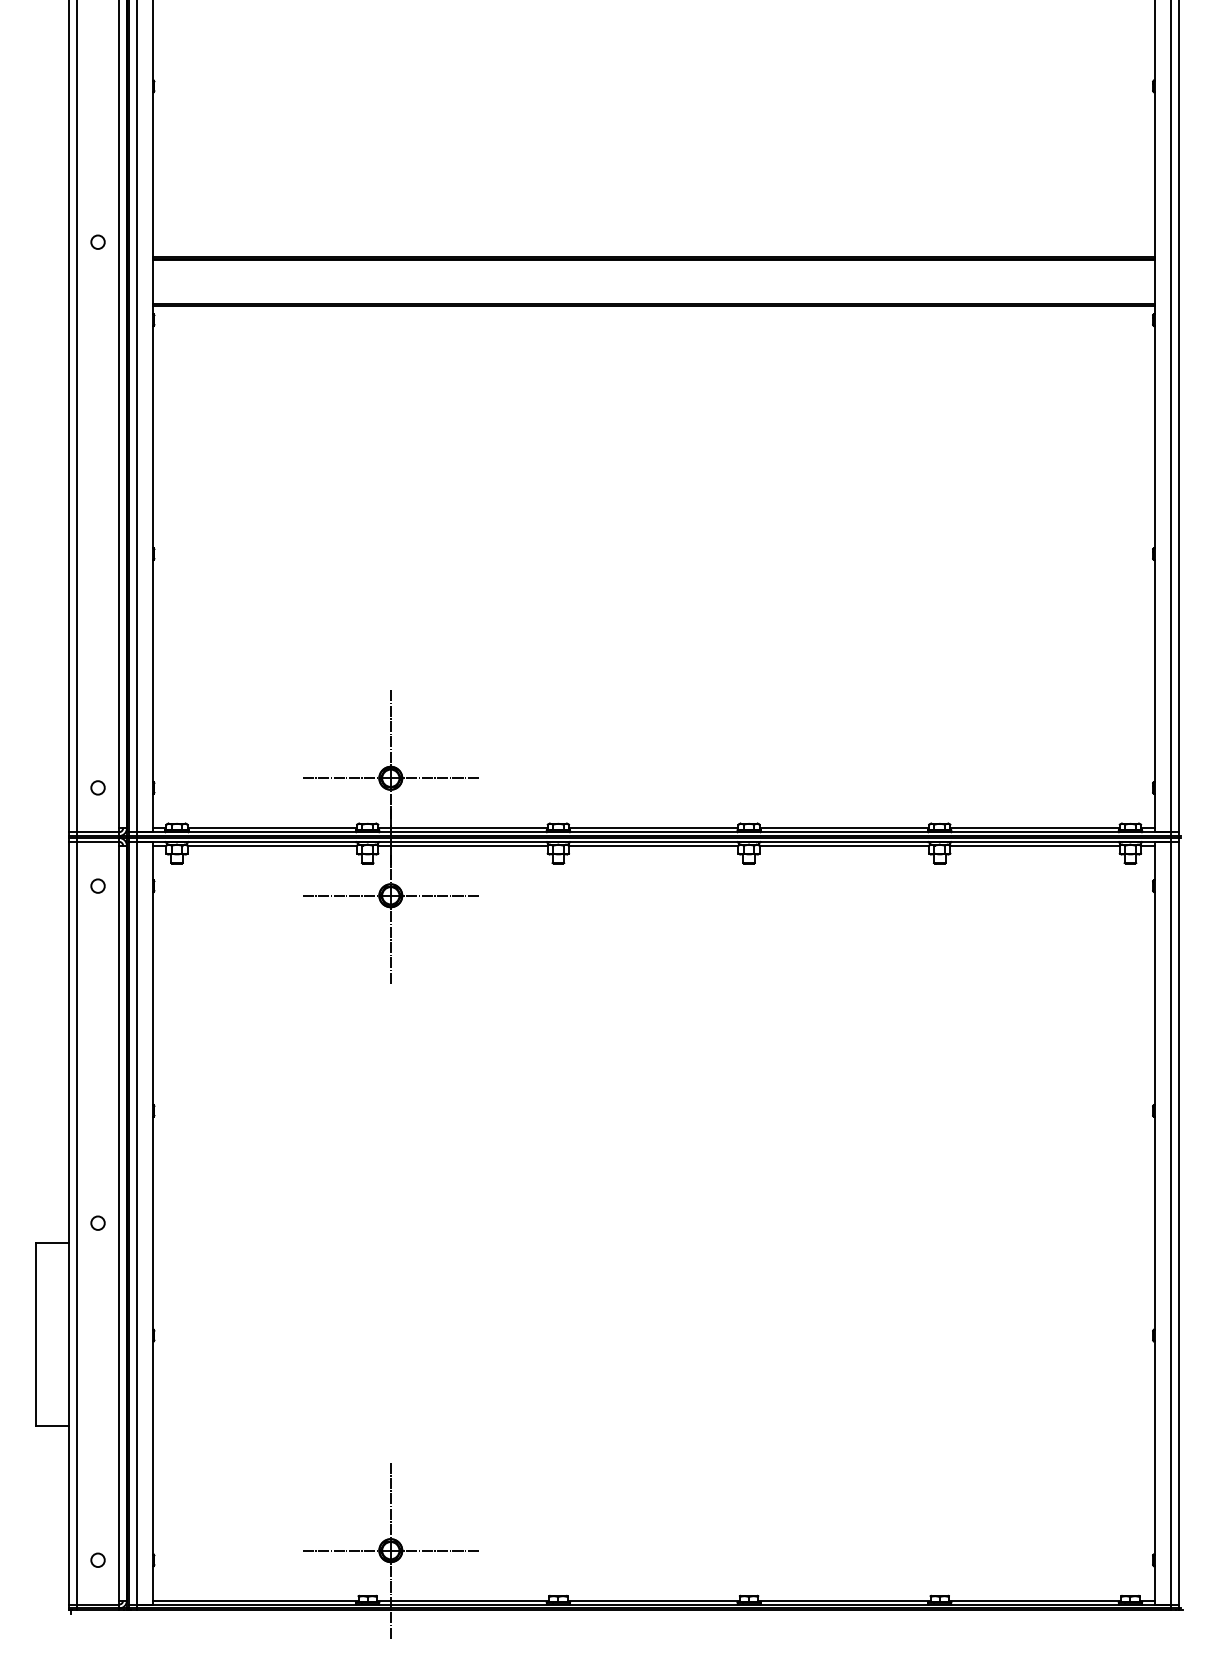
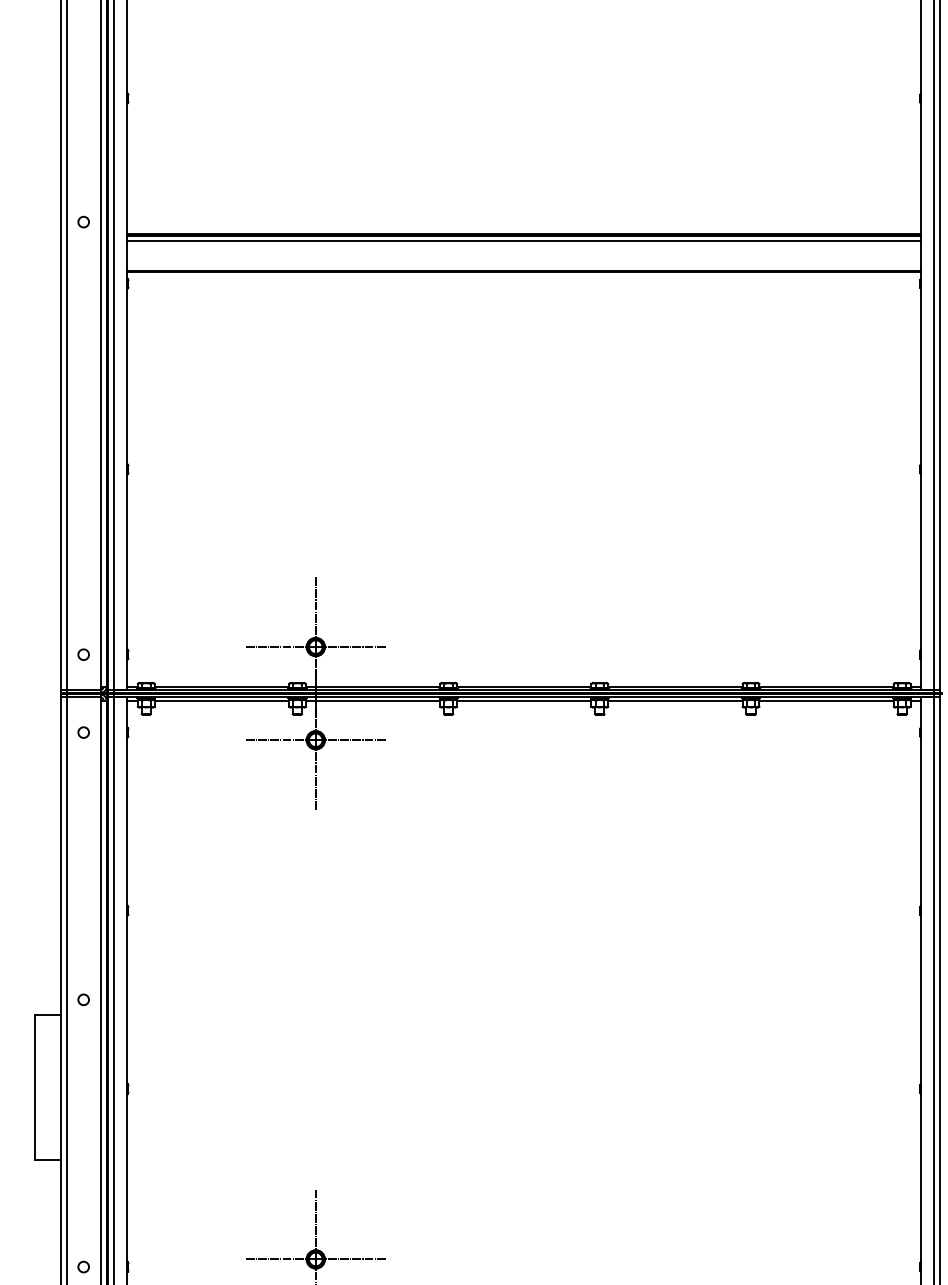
line: (653, 265) -> (524, 240), added

